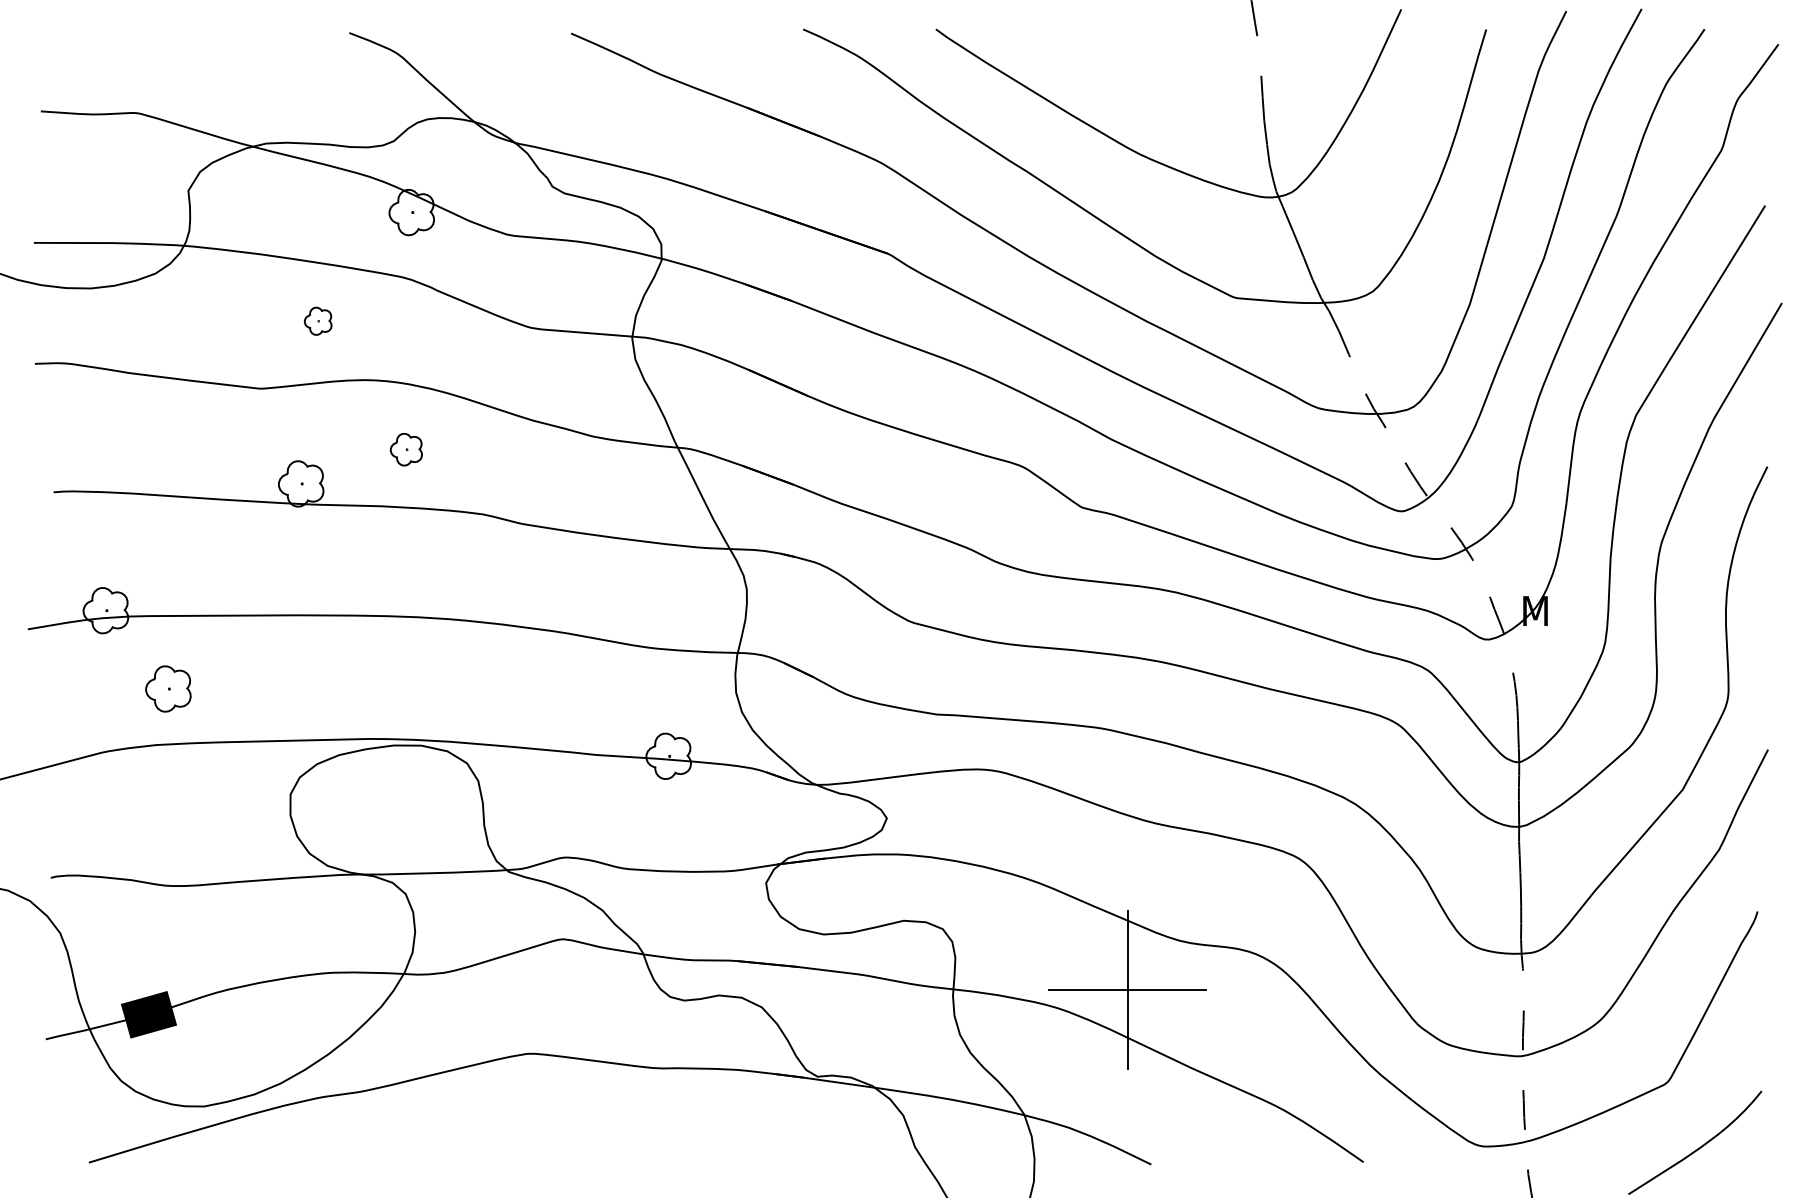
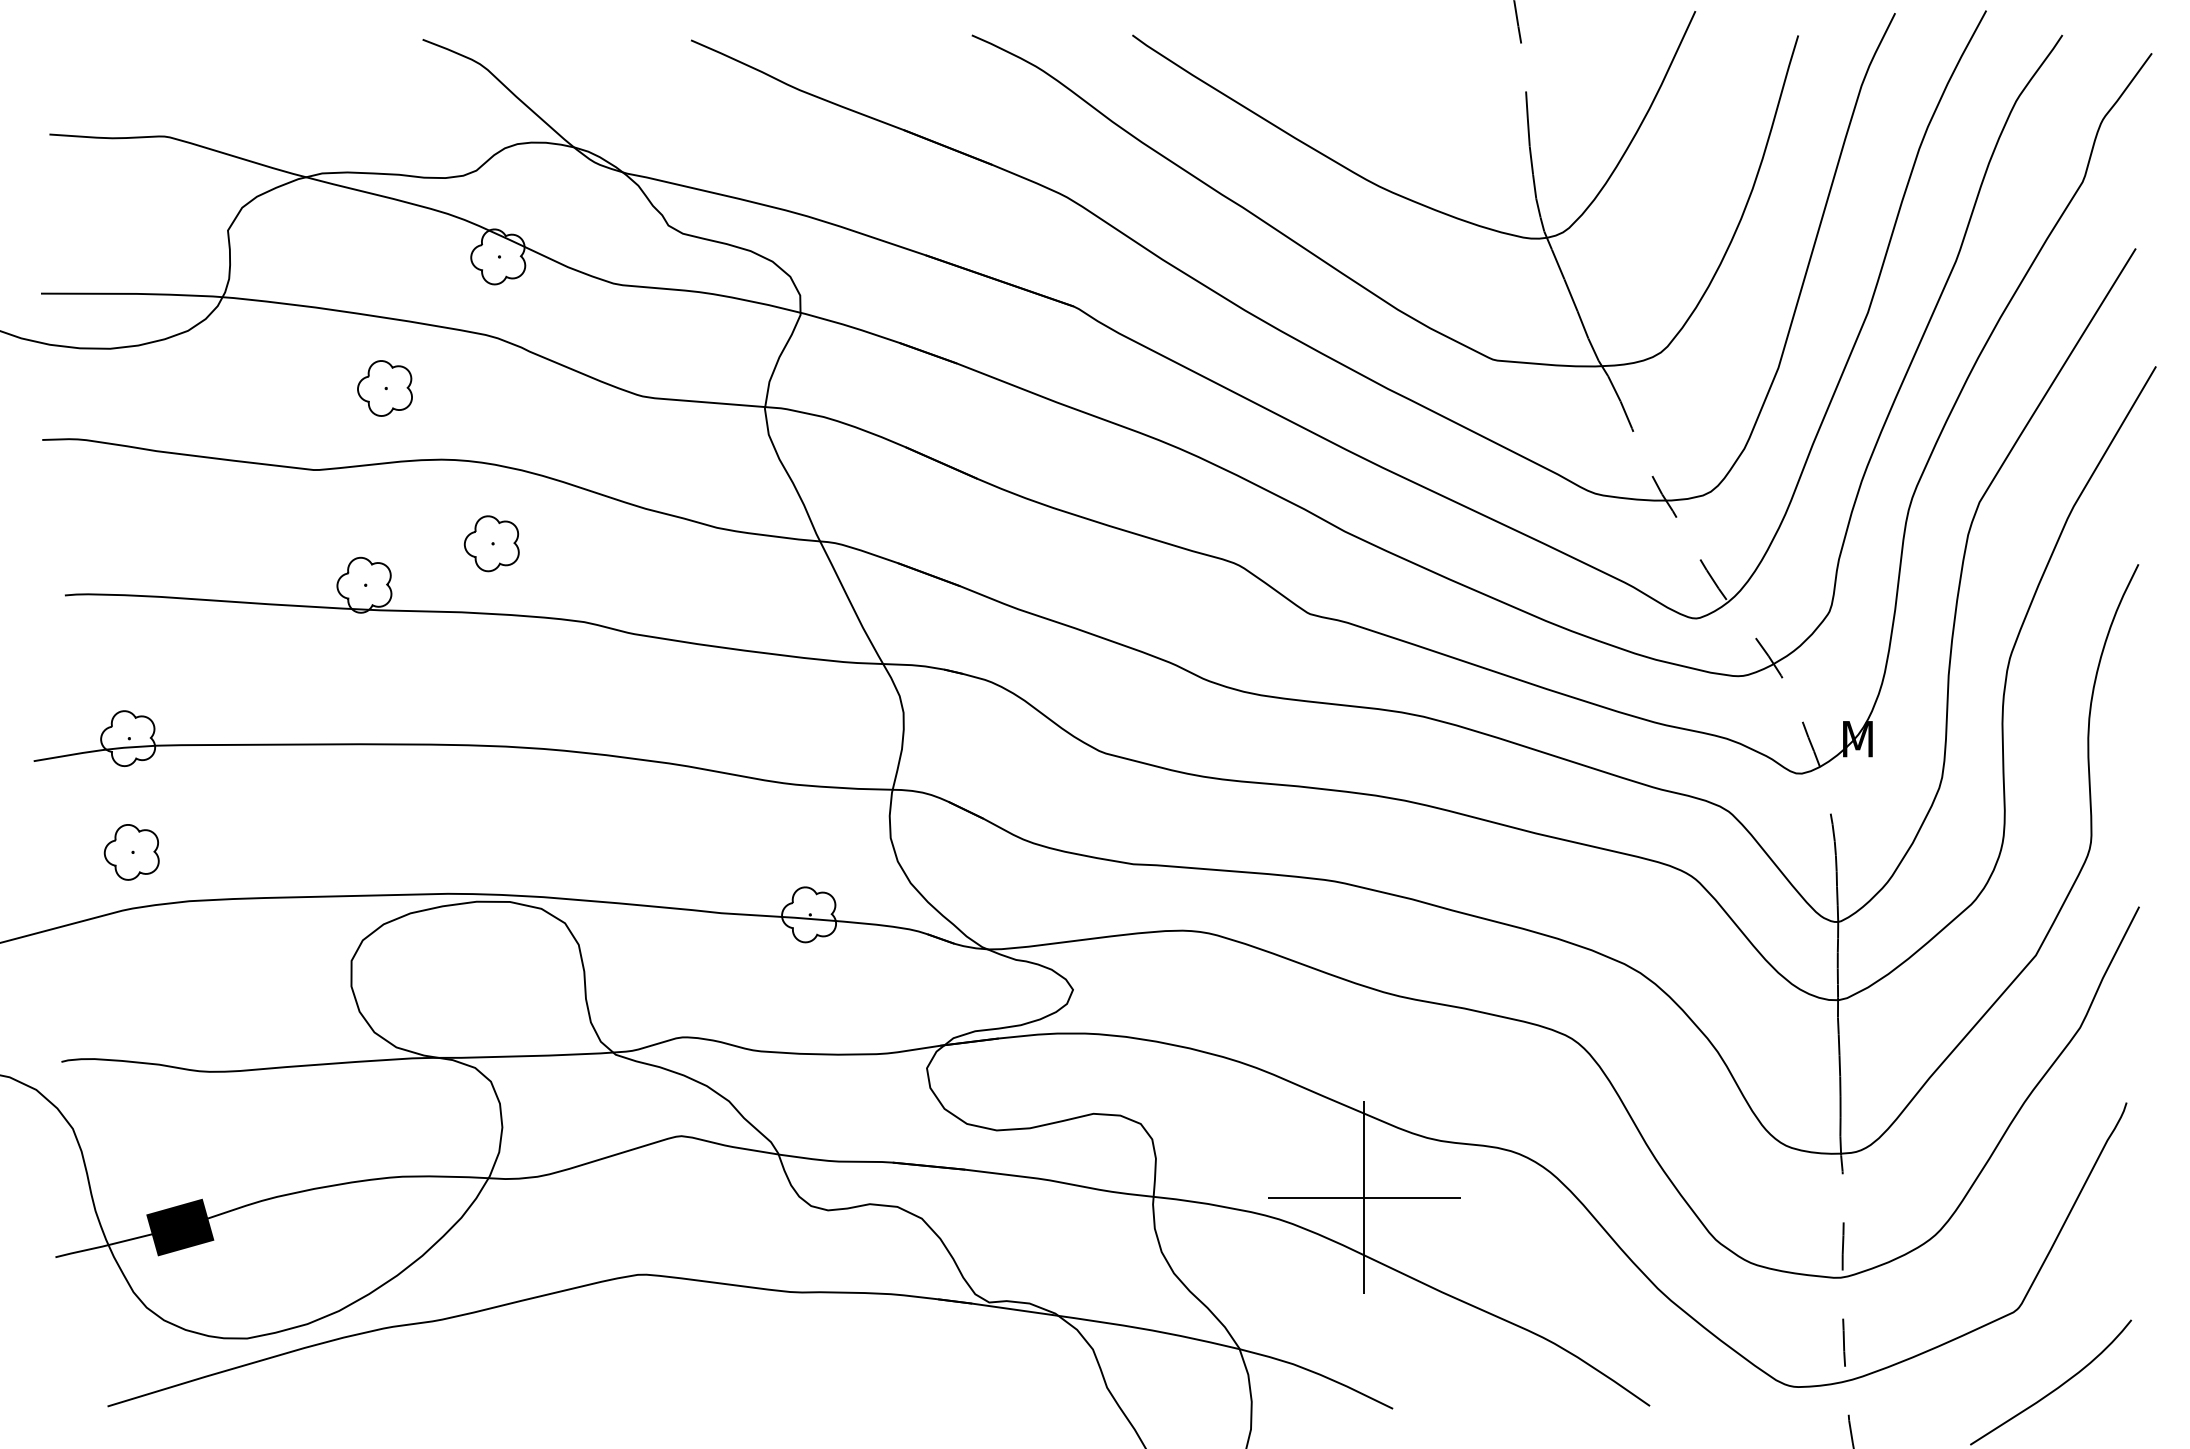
part: (317, 321) -> (384, 388), size x1.67
part: (406, 449) -> (491, 543), size x1.43
part: (168, 689) -> (131, 852), moved

